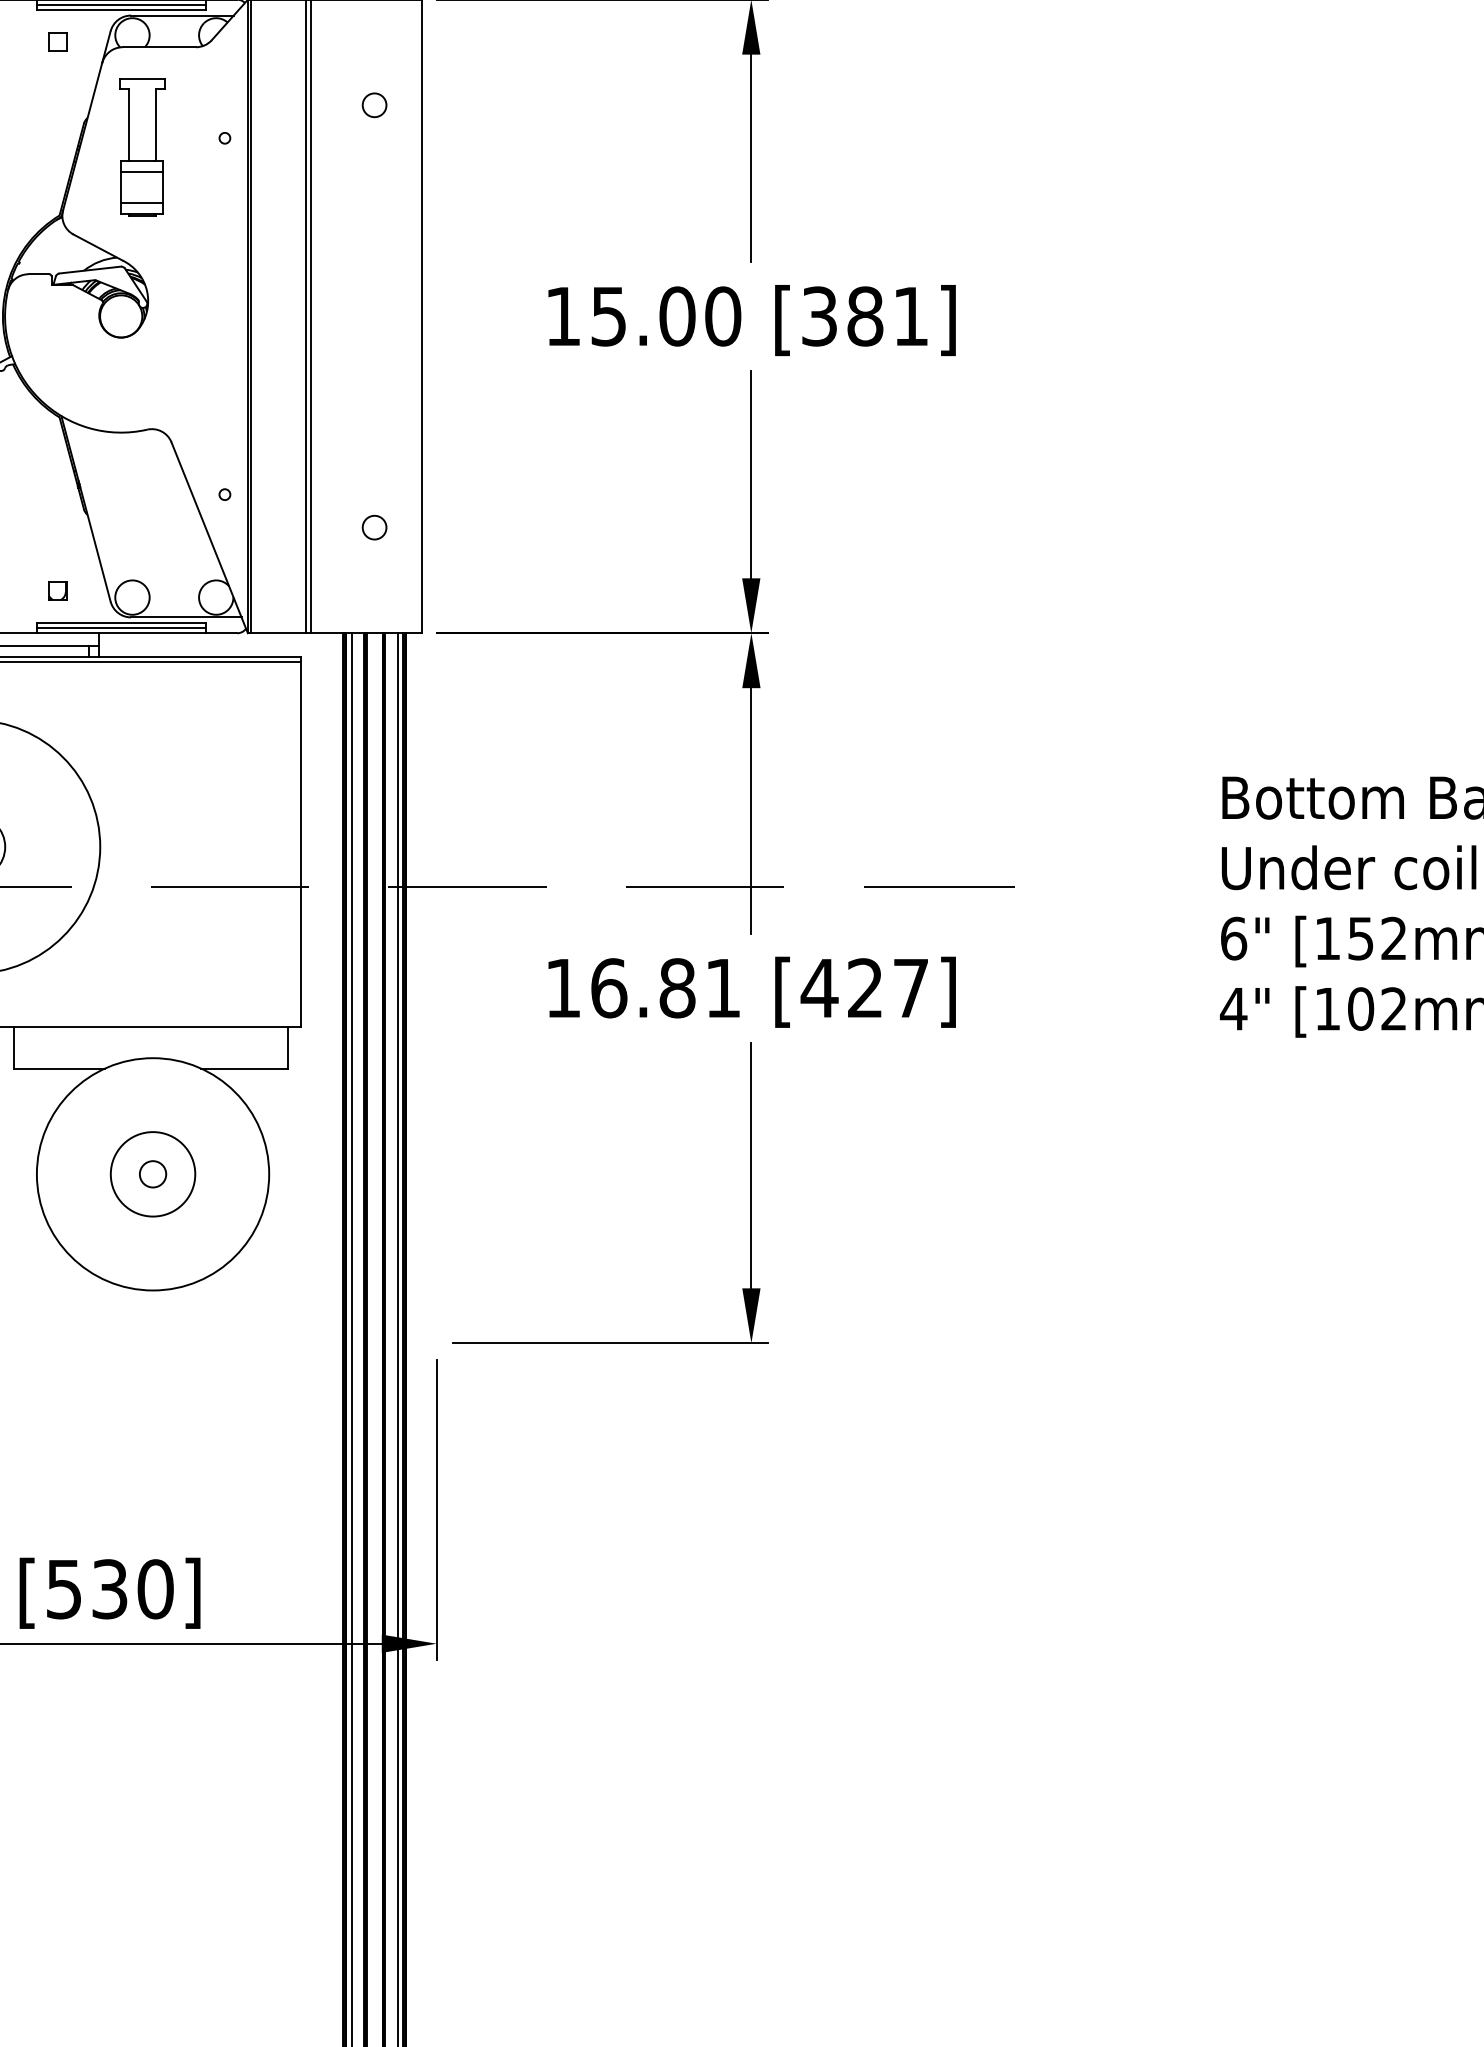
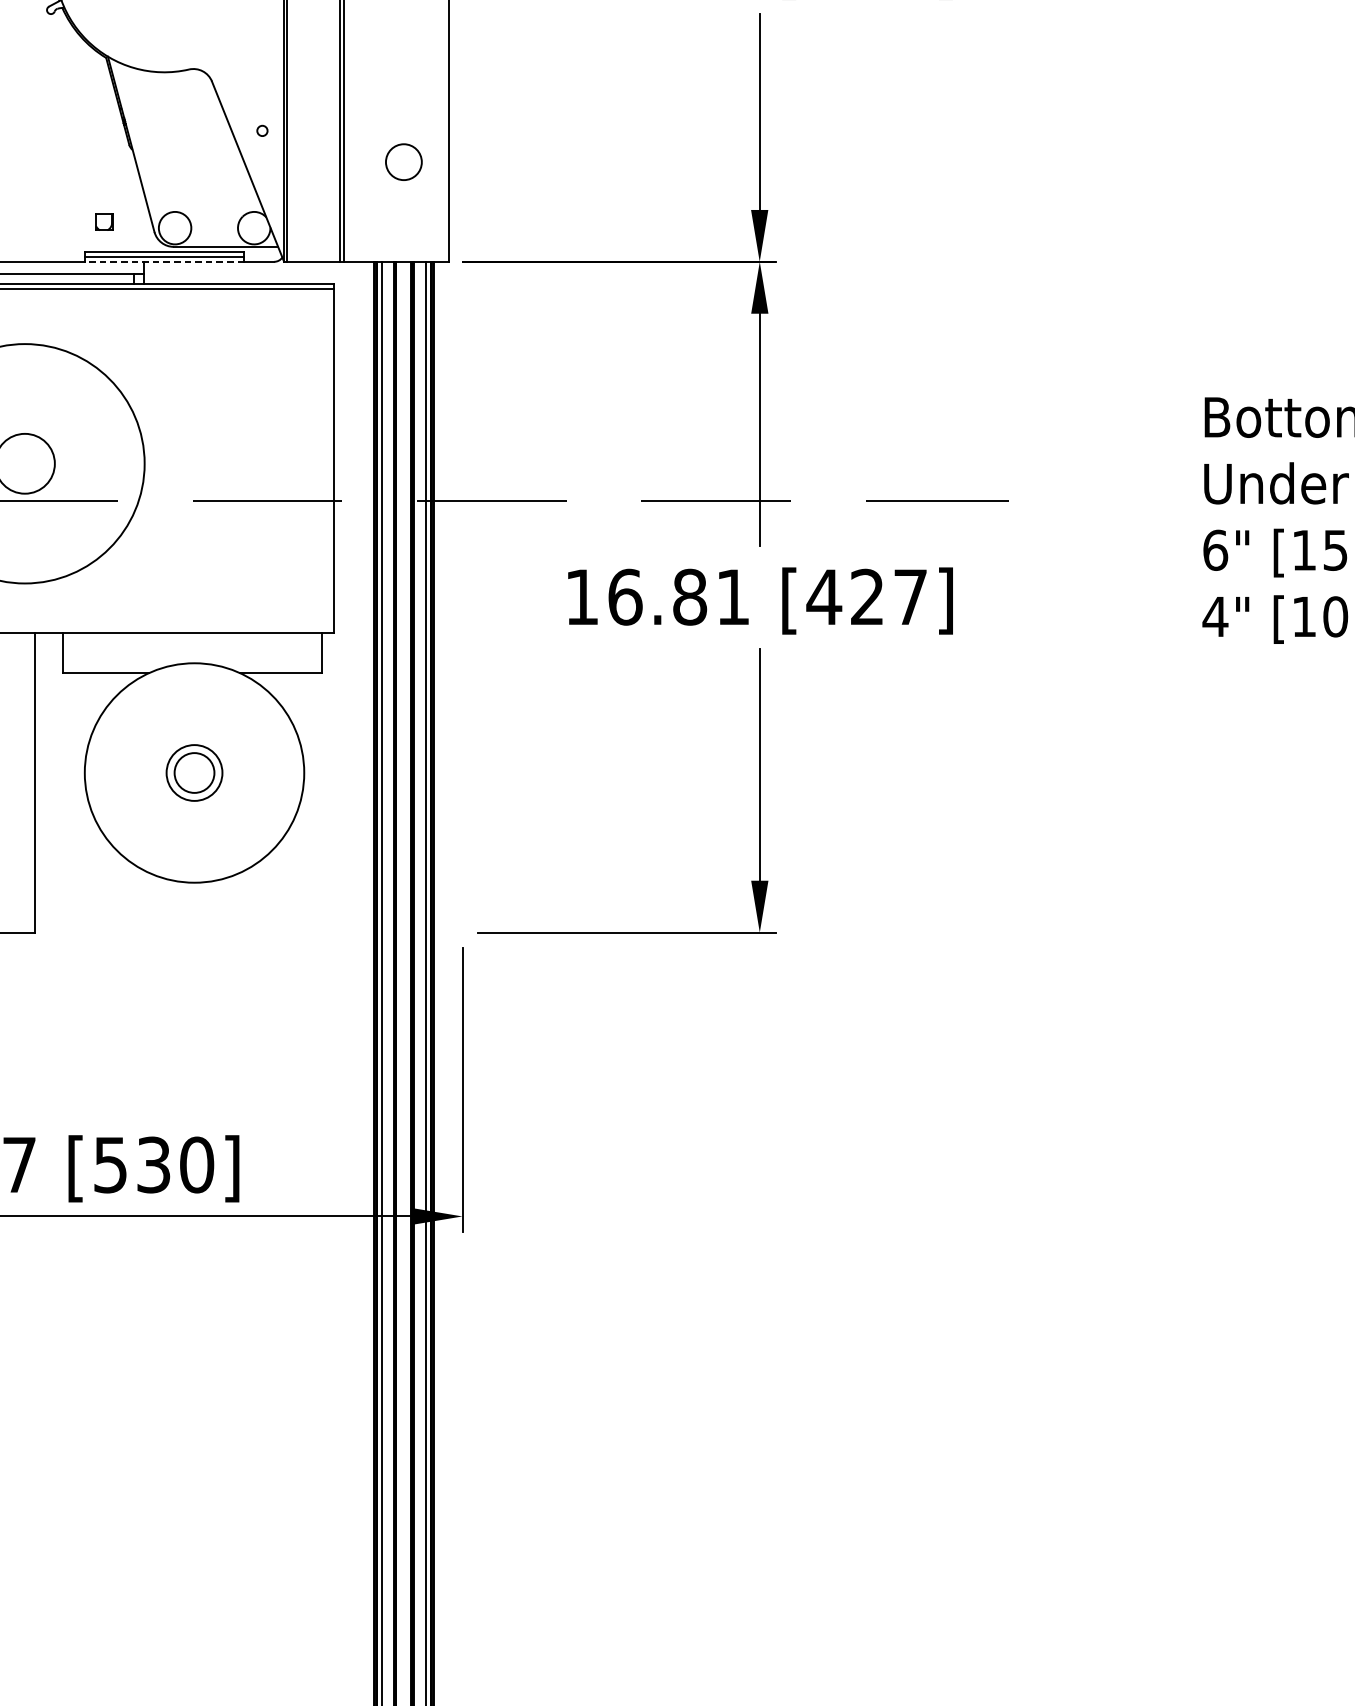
circle: (374, 527) -> (403, 161), size x1.6
line: (120, 633) -> (163, 262), solid -> dashed
circle: (152, 1174) -> (194, 773), size x0.7
circle: (152, 1174) -> (194, 773), size x1.6

